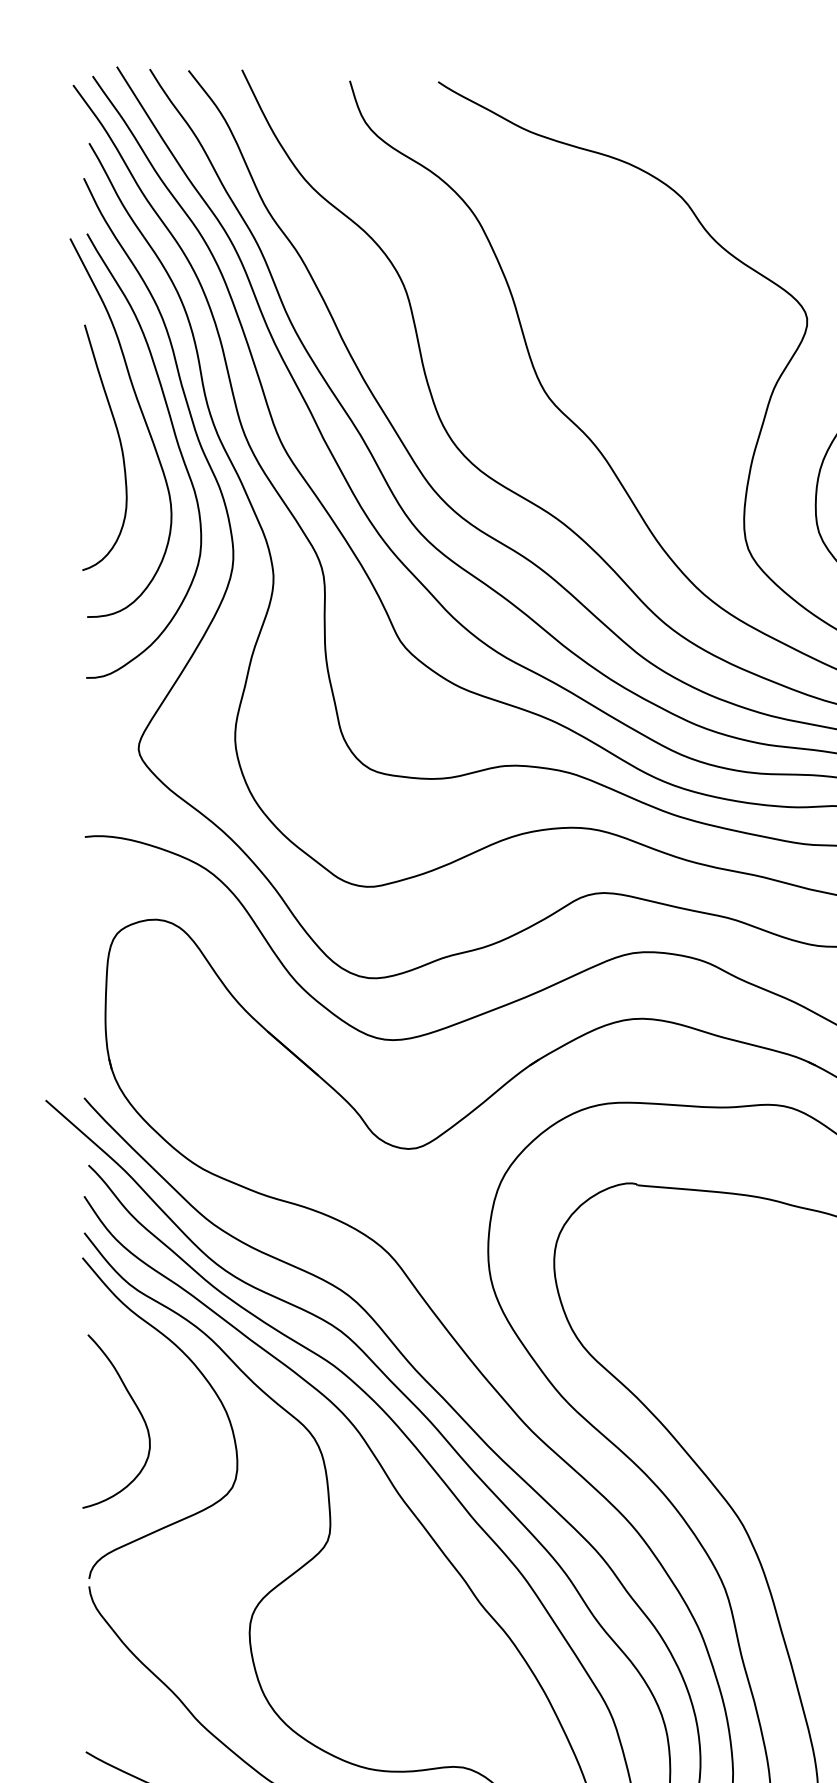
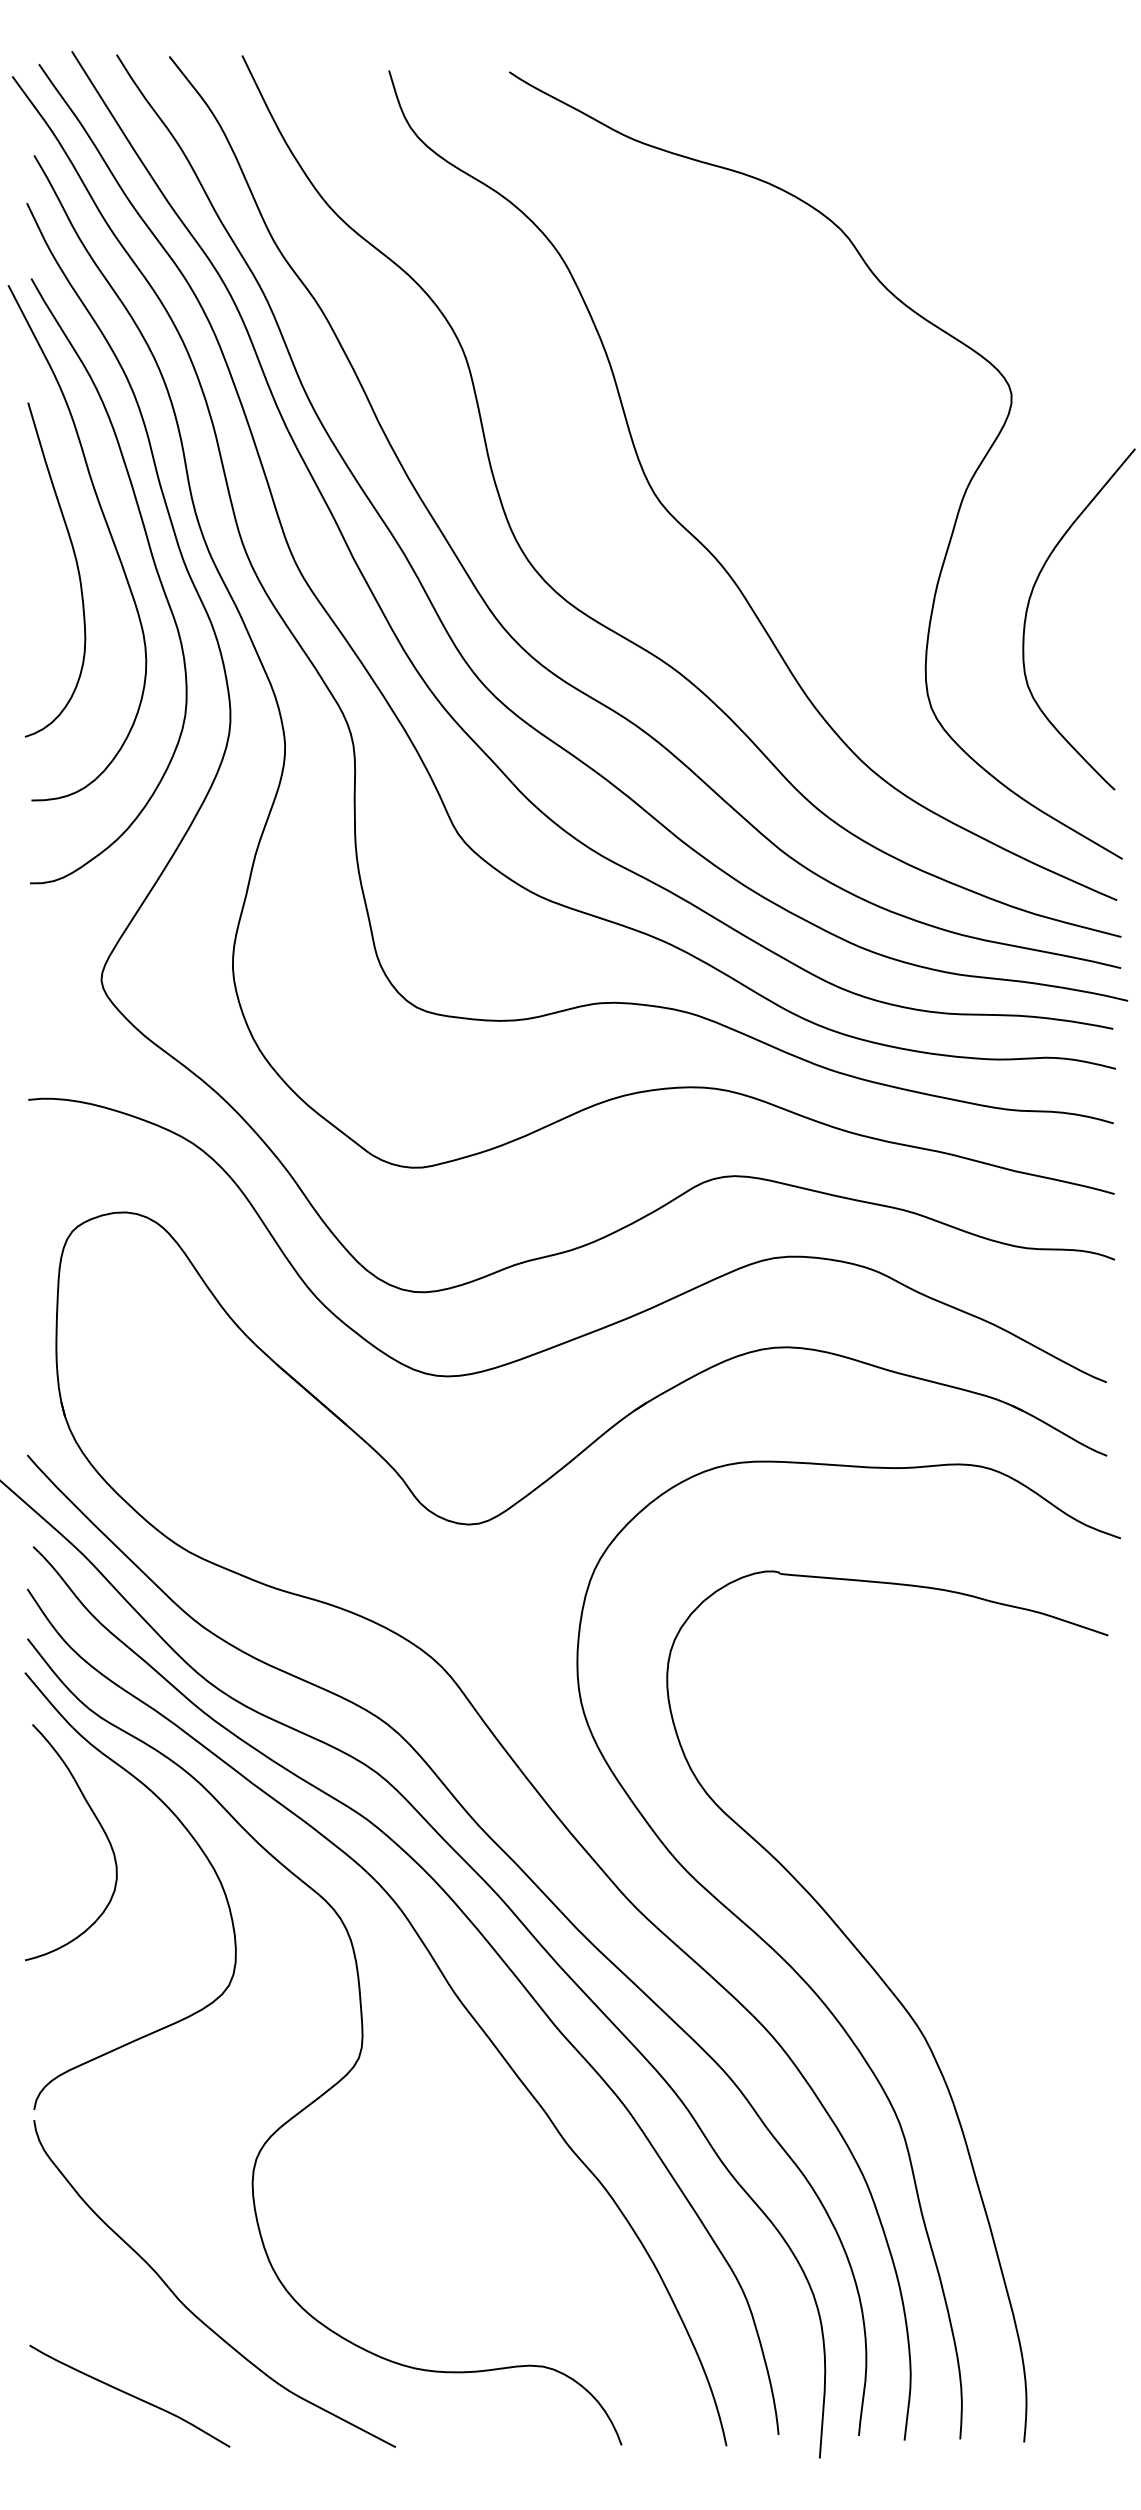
curve: (136, 1407) -> (98, 1823), moved

